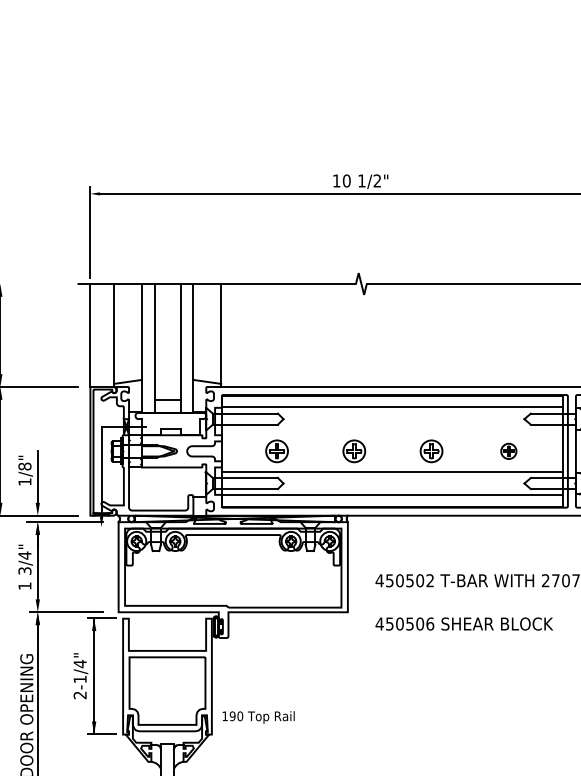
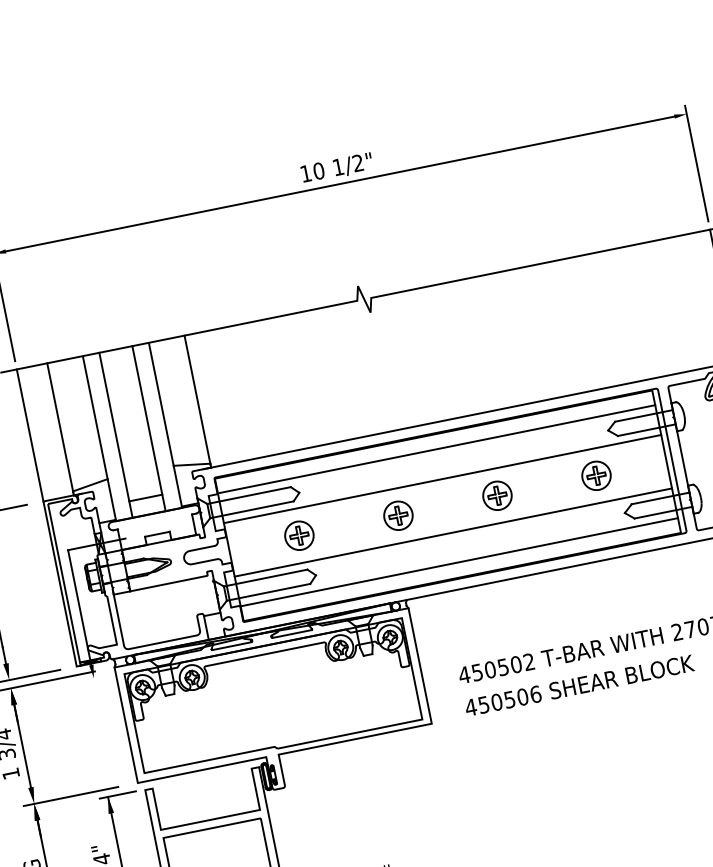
line: (392, 430) -> (442, 479), added
part: (508, 451) -> (596, 476), size x1.43
text: (464, 623) -> (579, 684), moved

